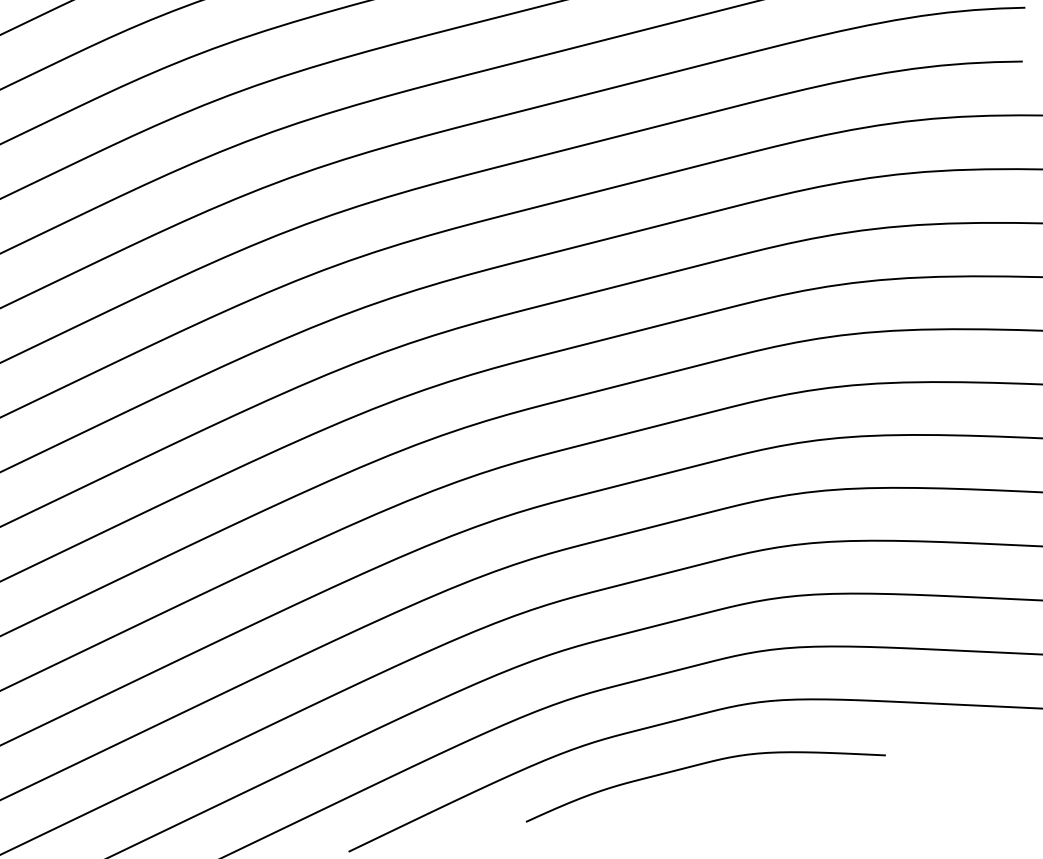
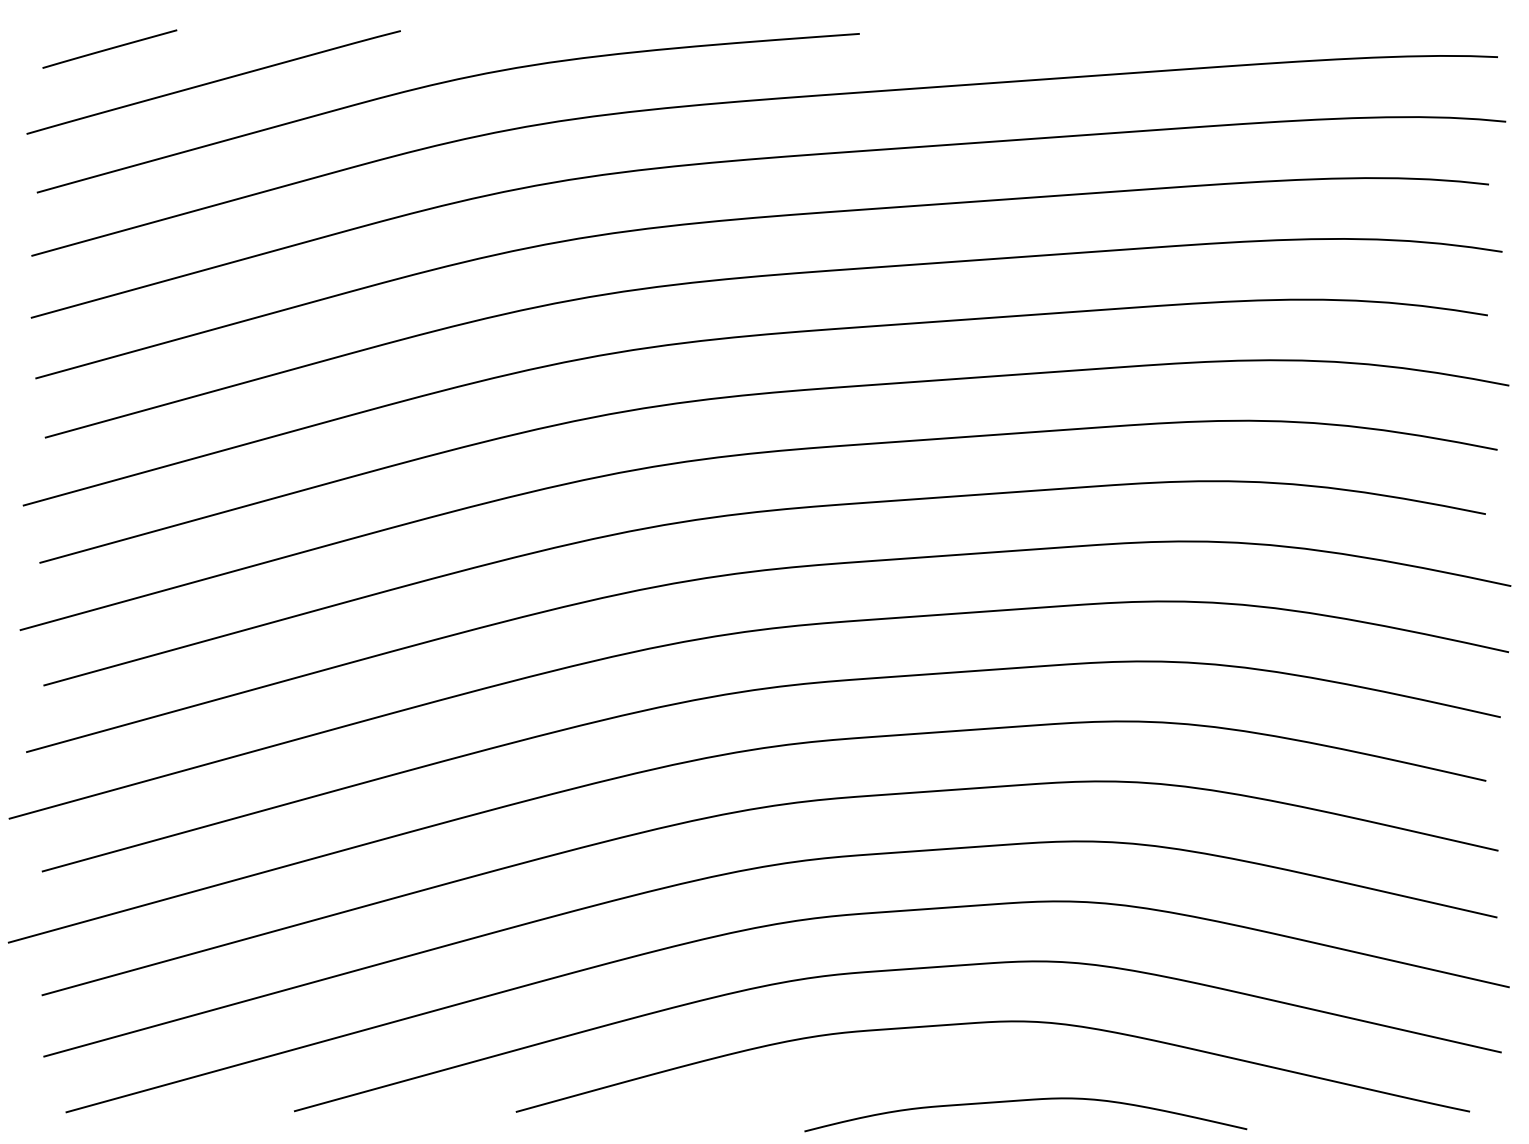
curve: (700, 765) -> (1024, 1101), moved

